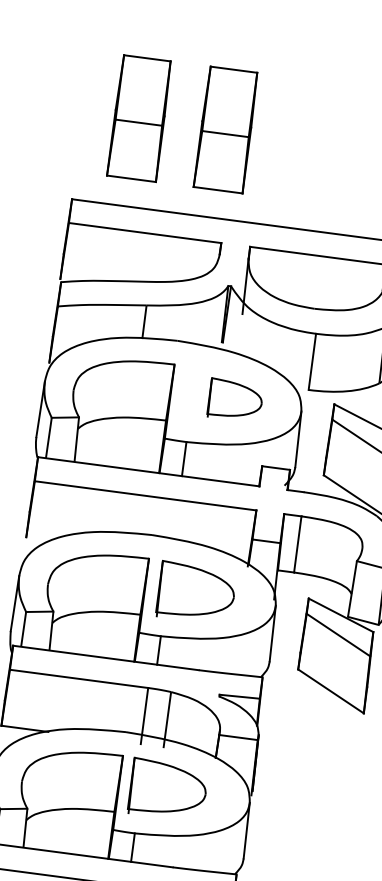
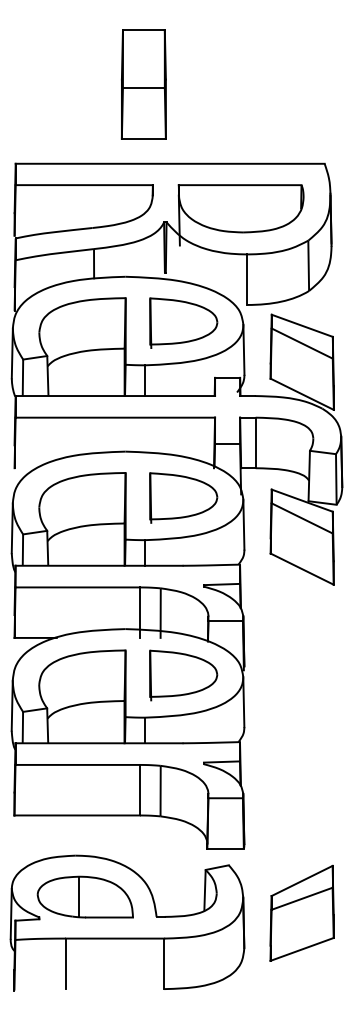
part: (138, 118) -> (65, 84), removed
part: (235, 400) -> (183, 322), size x1.43
part: (196, 592) -> (183, 497), moved
part: (168, 790) -> (183, 675), moved

